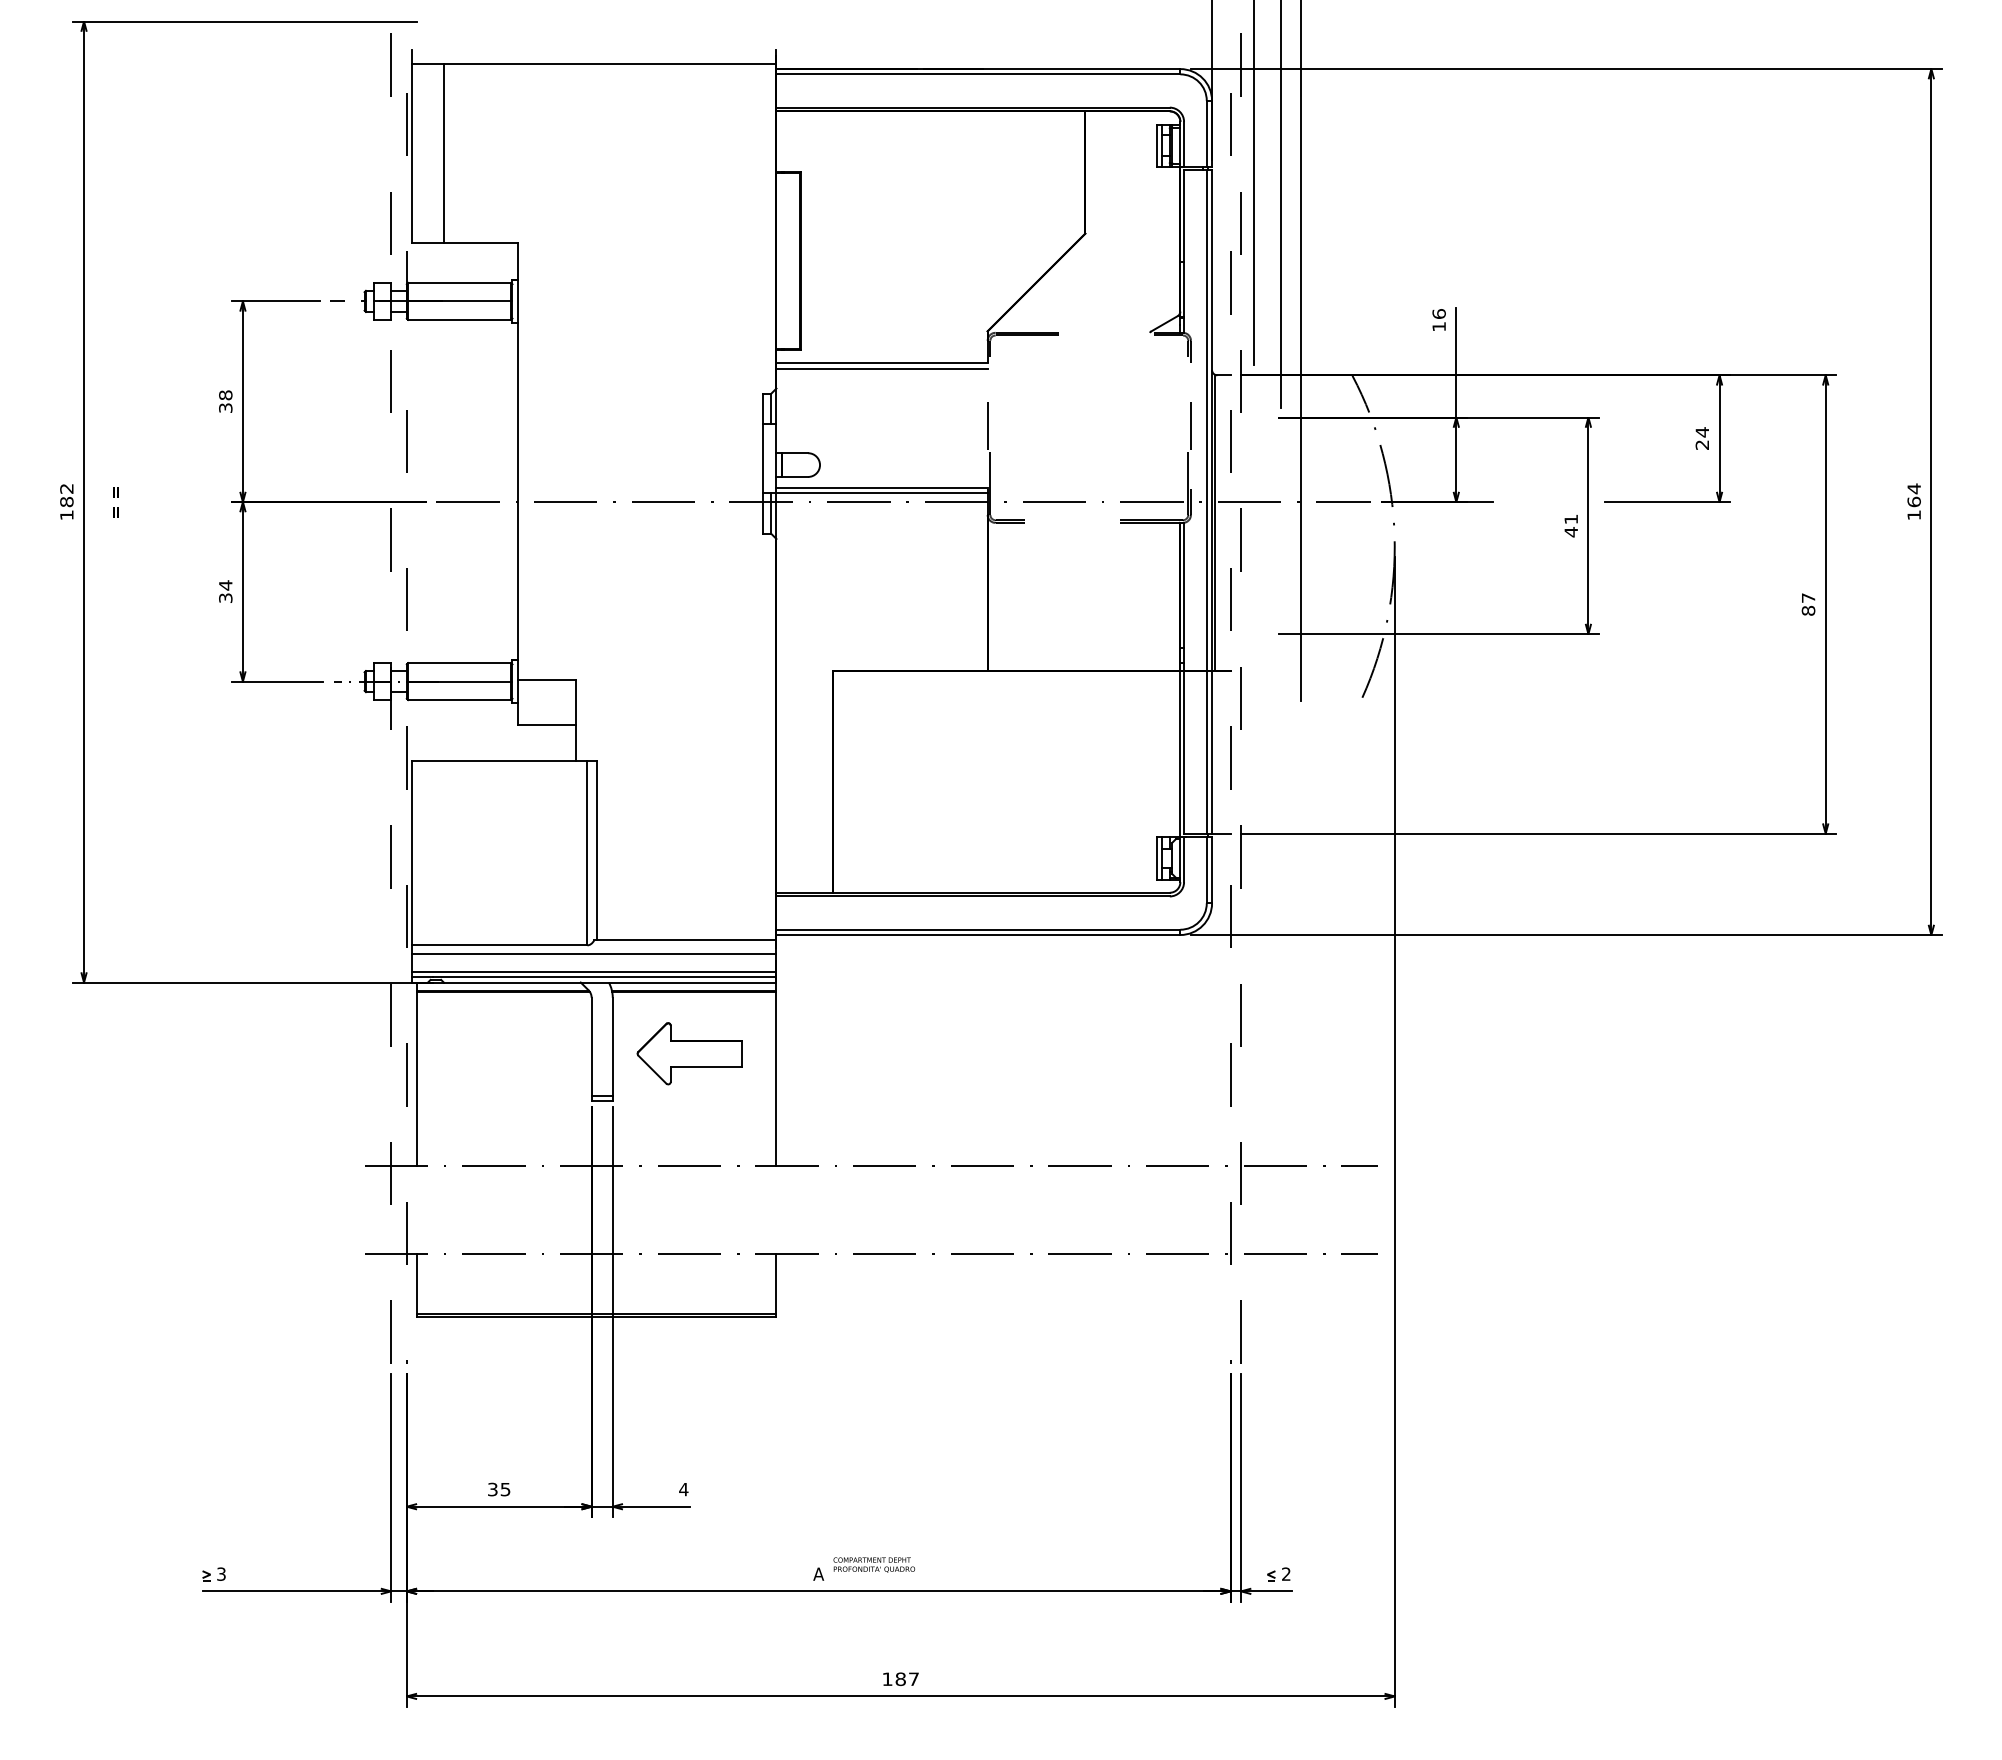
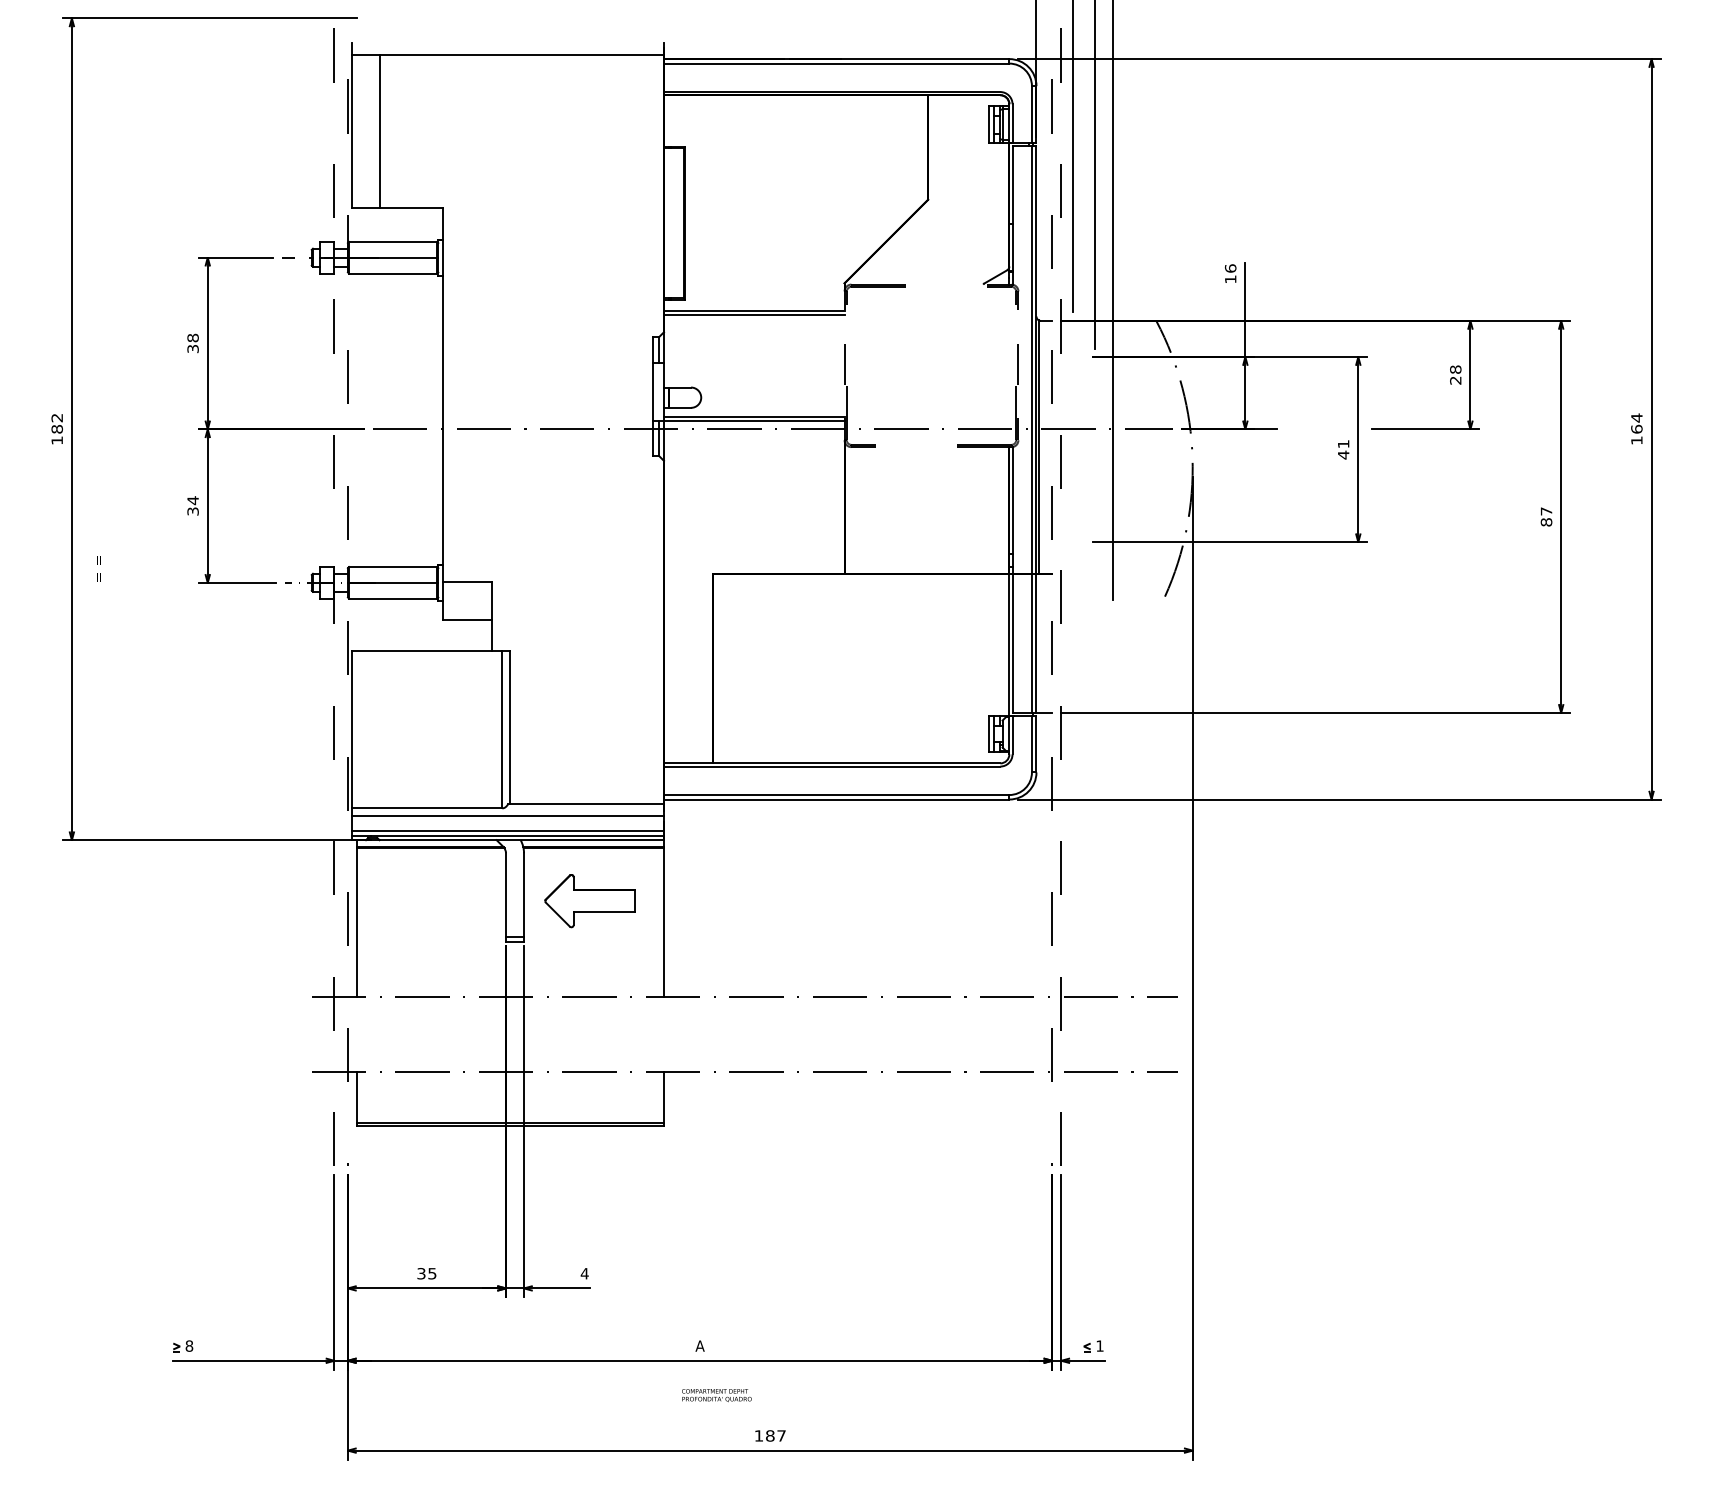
text: (1702, 432) -> (1455, 369), 24 -> 28
text: (115, 502) -> (98, 569), moved
text: (874, 1564) -> (717, 1395), moved
text: (221, 1573) -> (189, 1345), 3 -> 8
text: (1286, 1573) -> (1100, 1345), 2 -> 1

